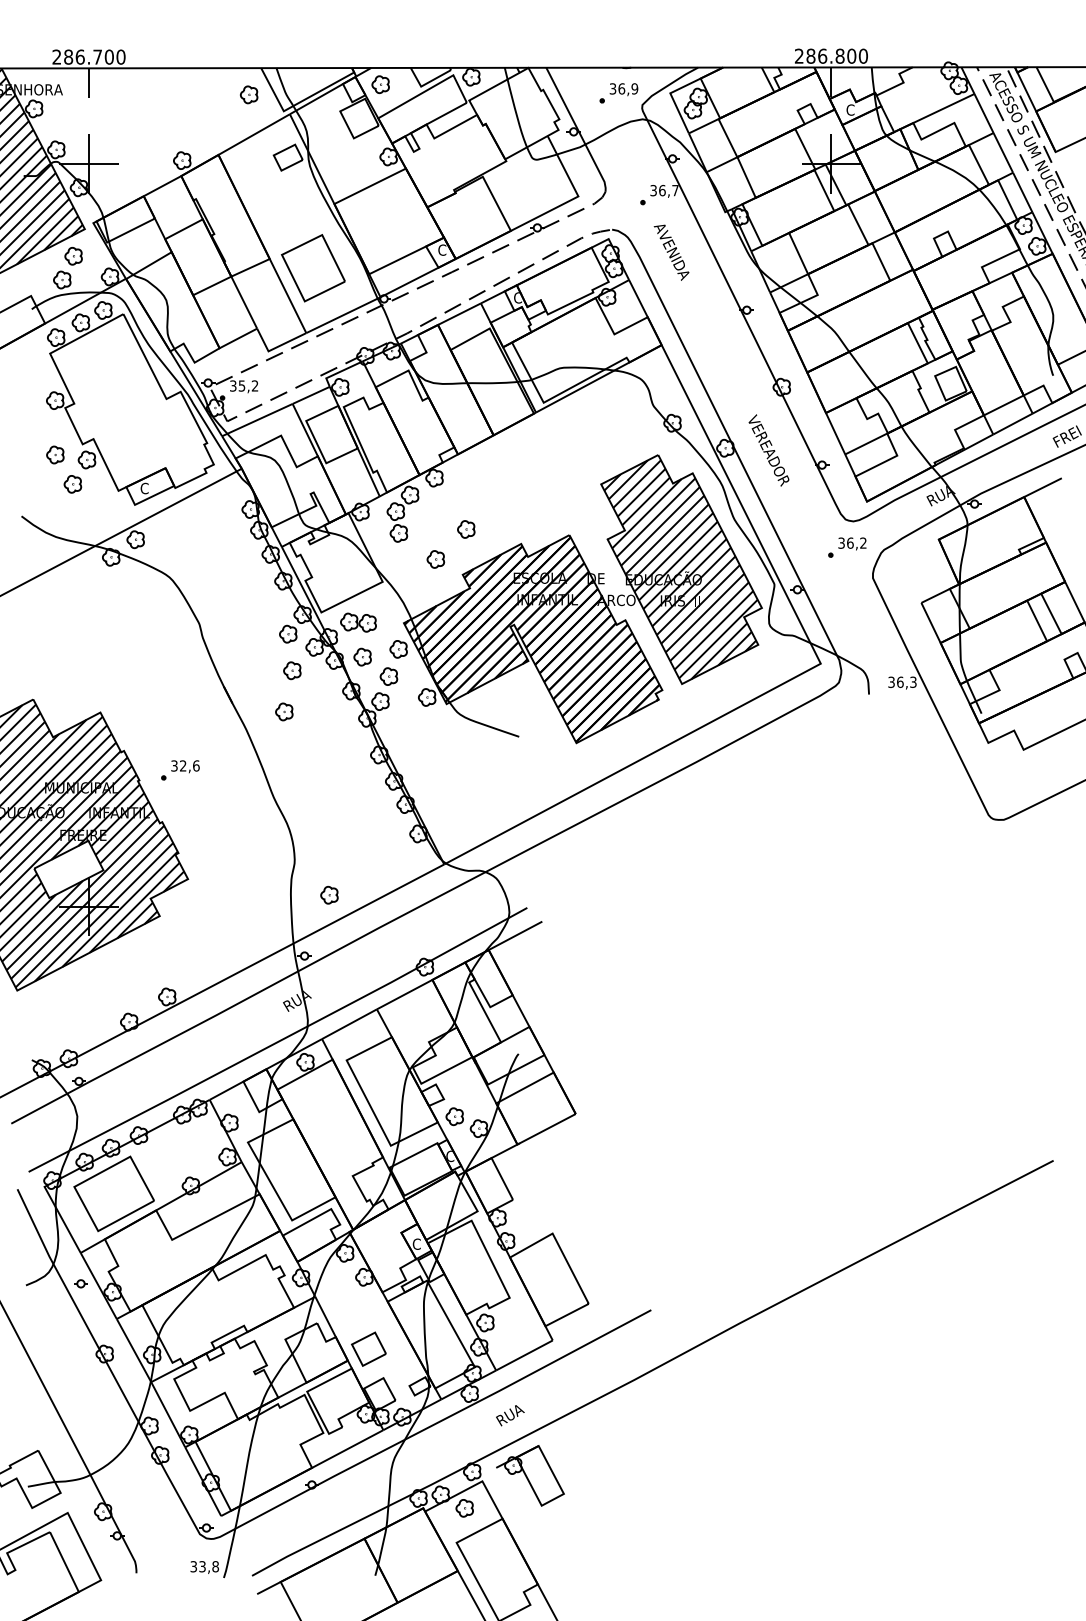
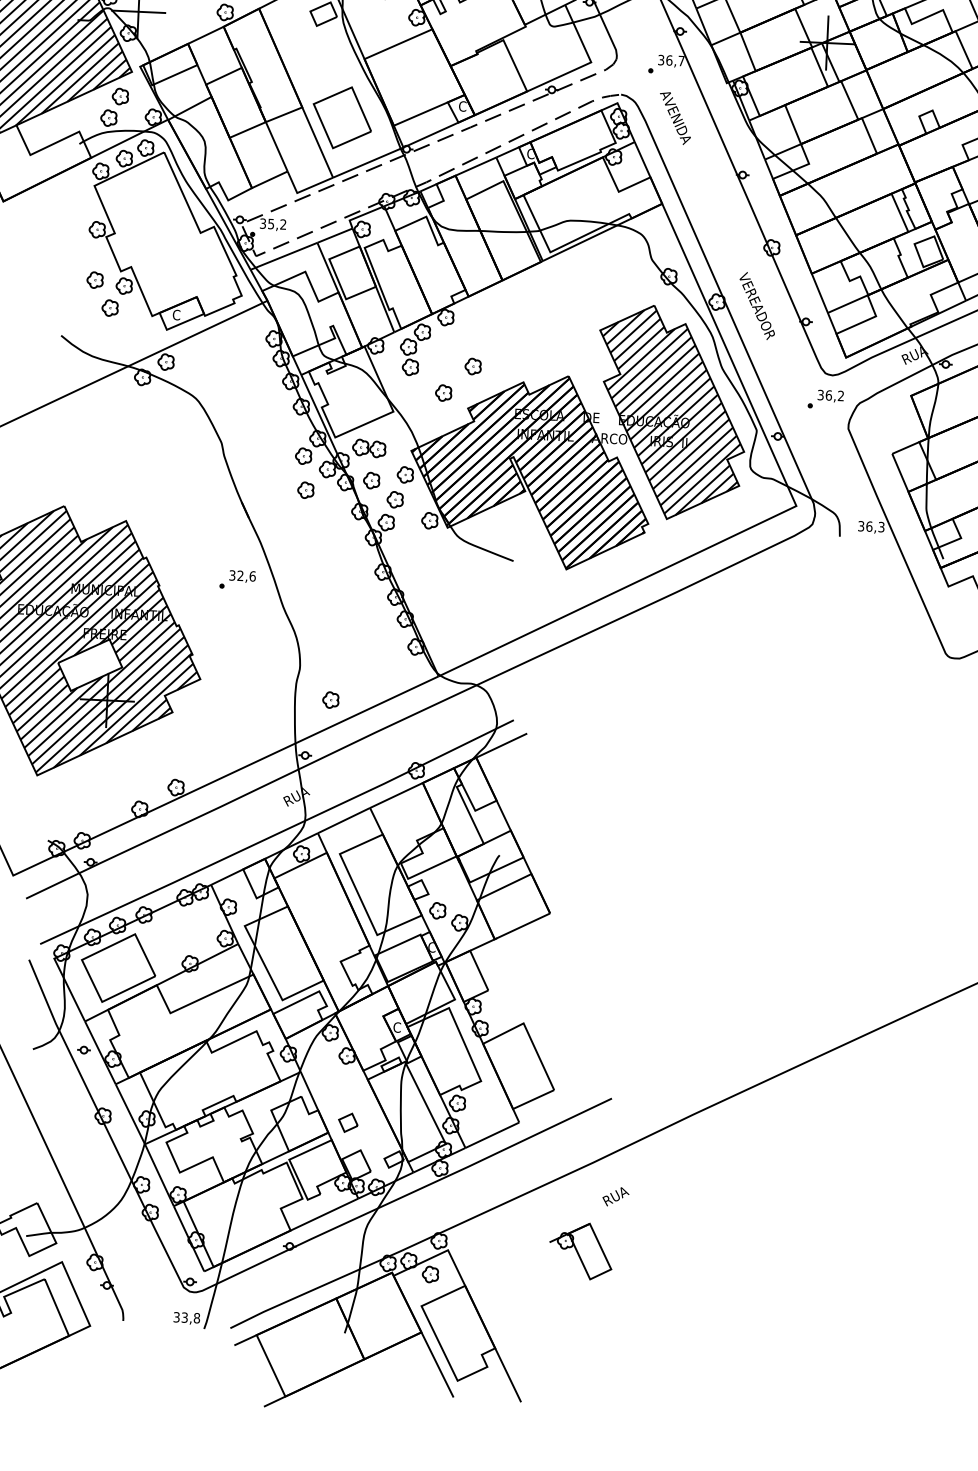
part: (284, 711) -> (296, 527), removed
part: (180, 770) -> (237, 579), moved
part: (368, 1348) -> (347, 1122), size x0.6
text: (510, 1415) -> (616, 1196), moved
part: (530, 1475) -> (581, 1250), moved

